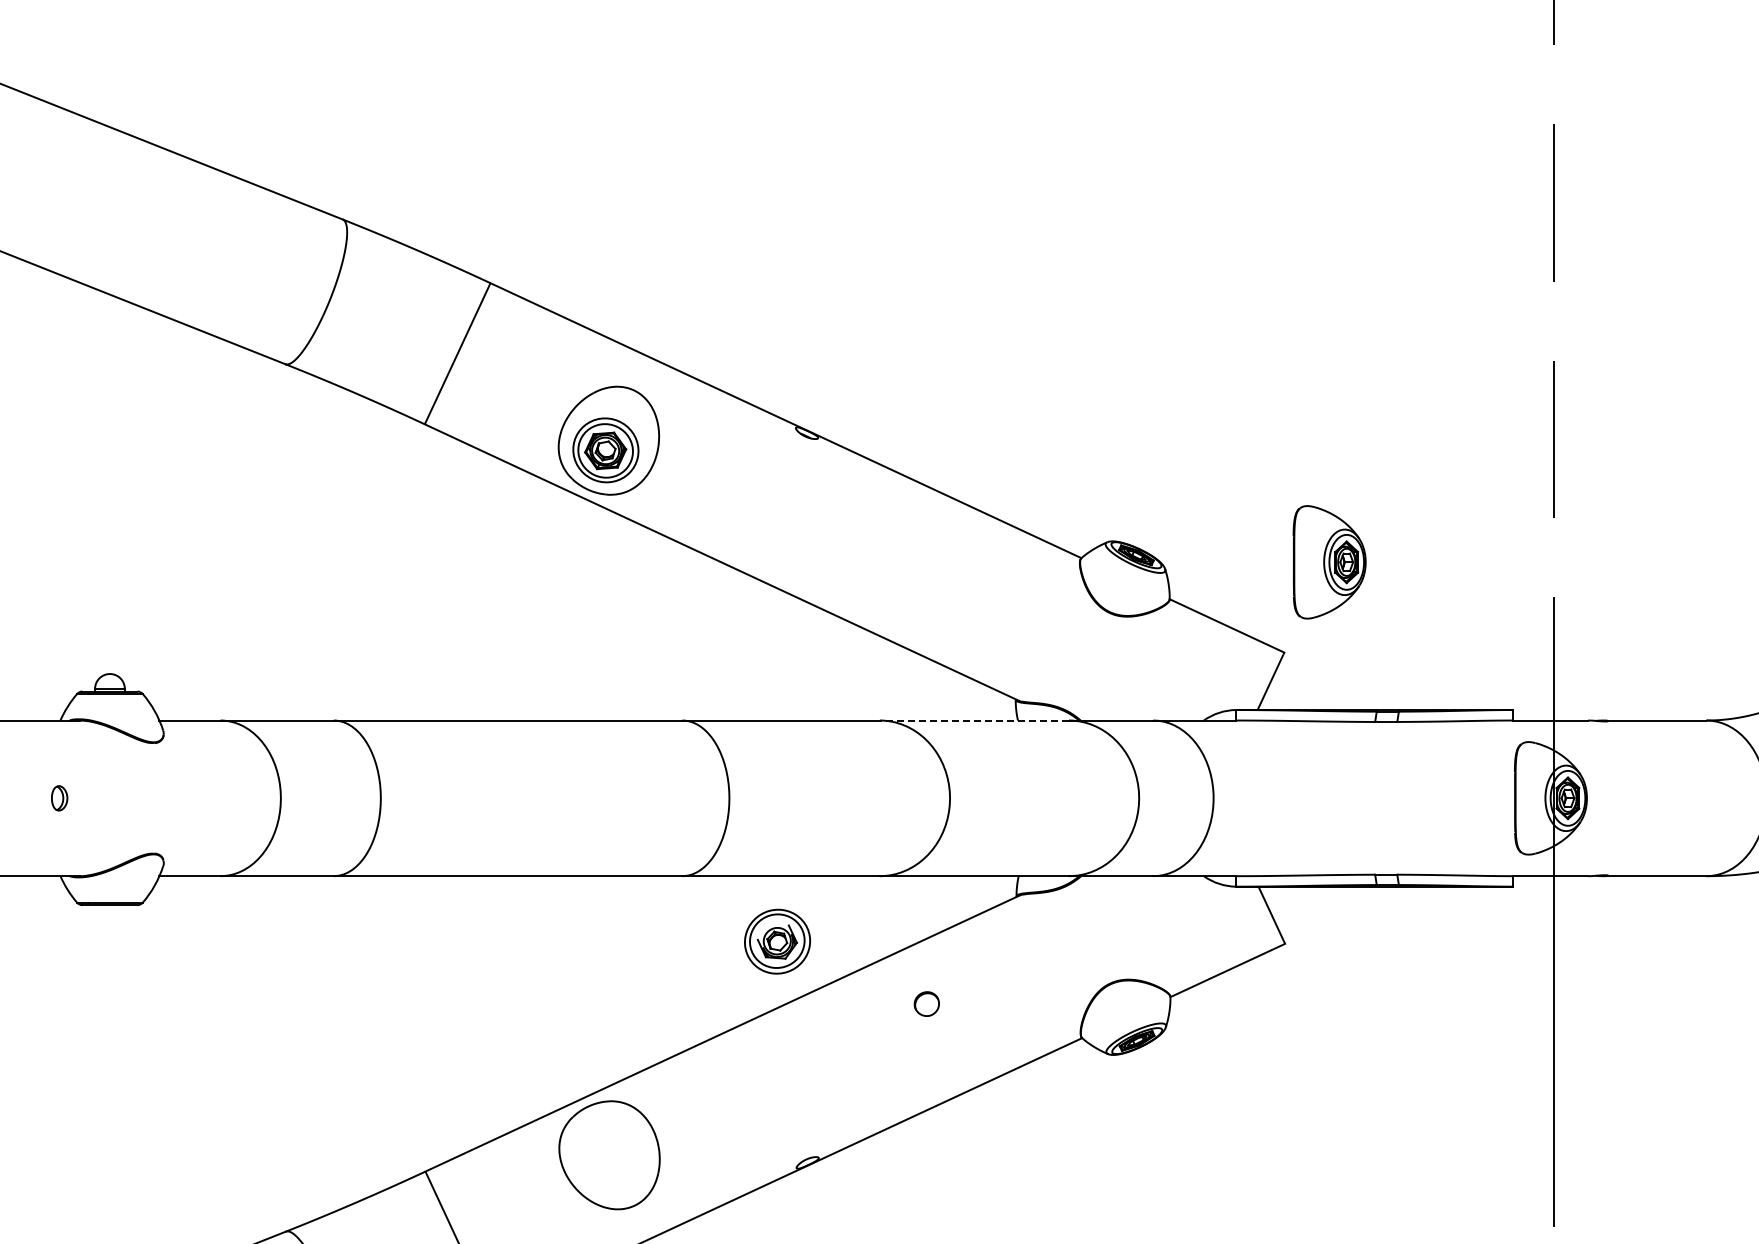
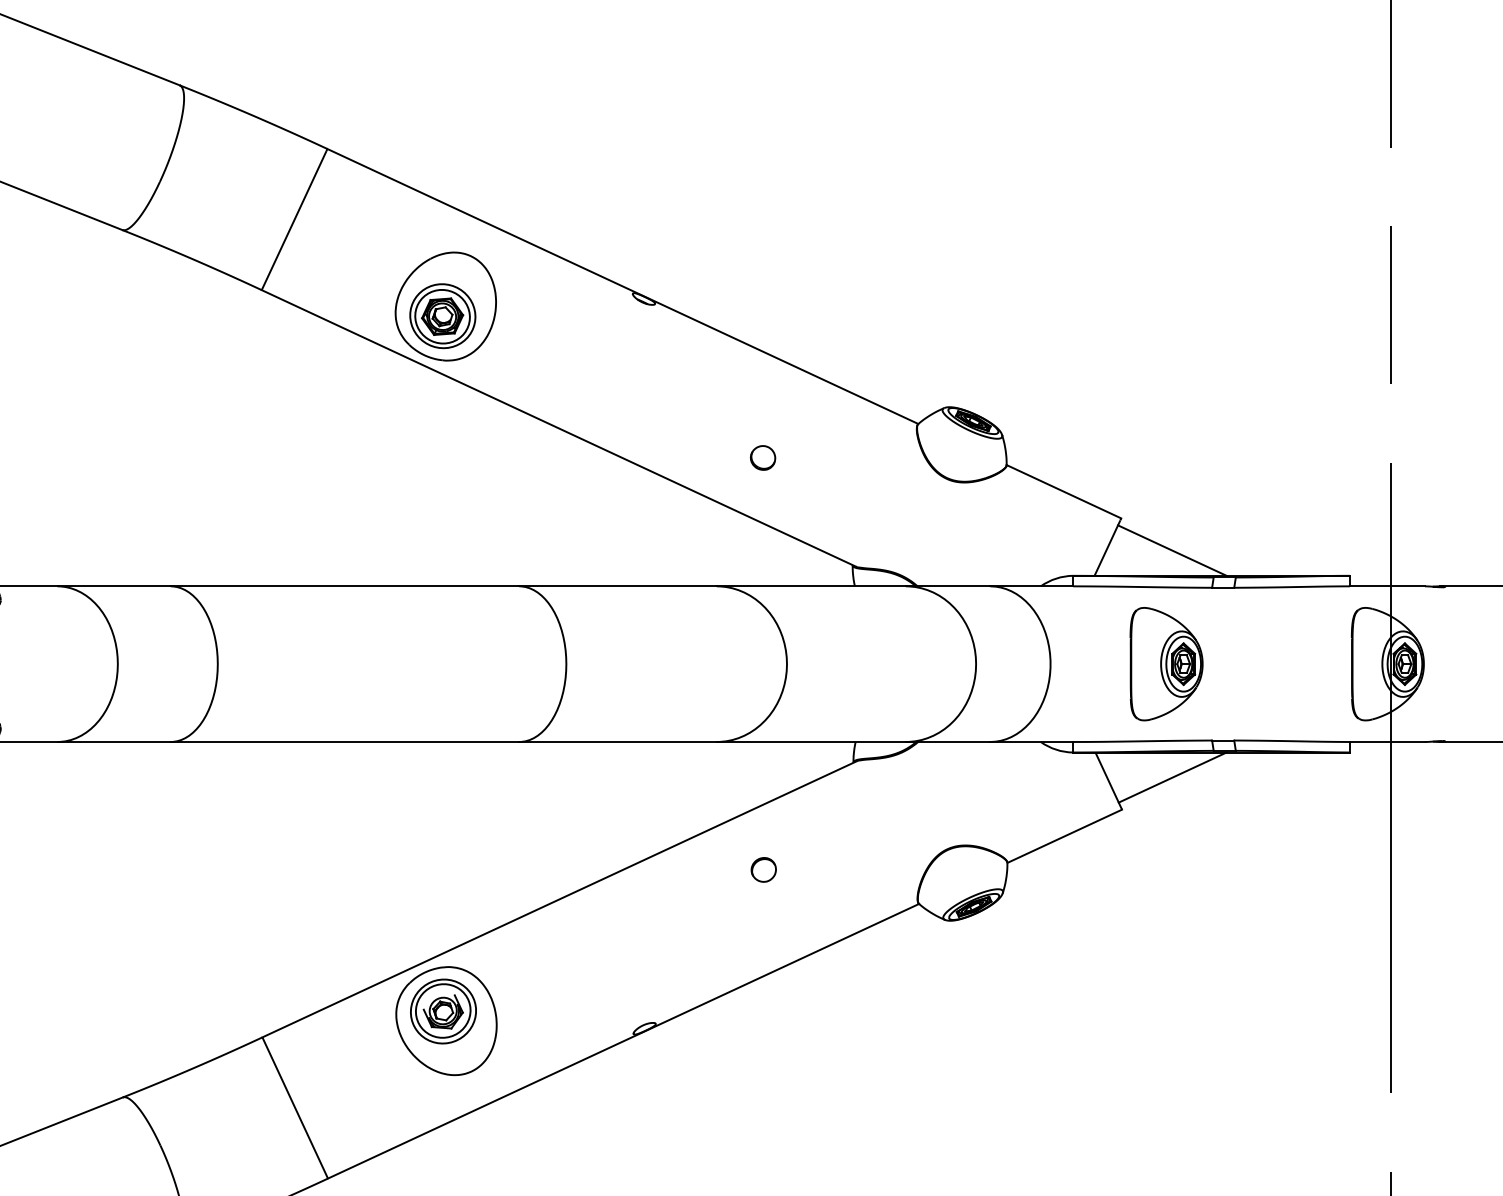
part: (1329, 562) -> (1166, 664), moved
part: (926, 591) -> (763, 457), added
line: (1335, 684) -> (1172, 550), added
line: (974, 720) -> (811, 586), dashed -> solid
line: (1335, 911) -> (1172, 777), added
part: (777, 941) -> (443, 1011), moved

